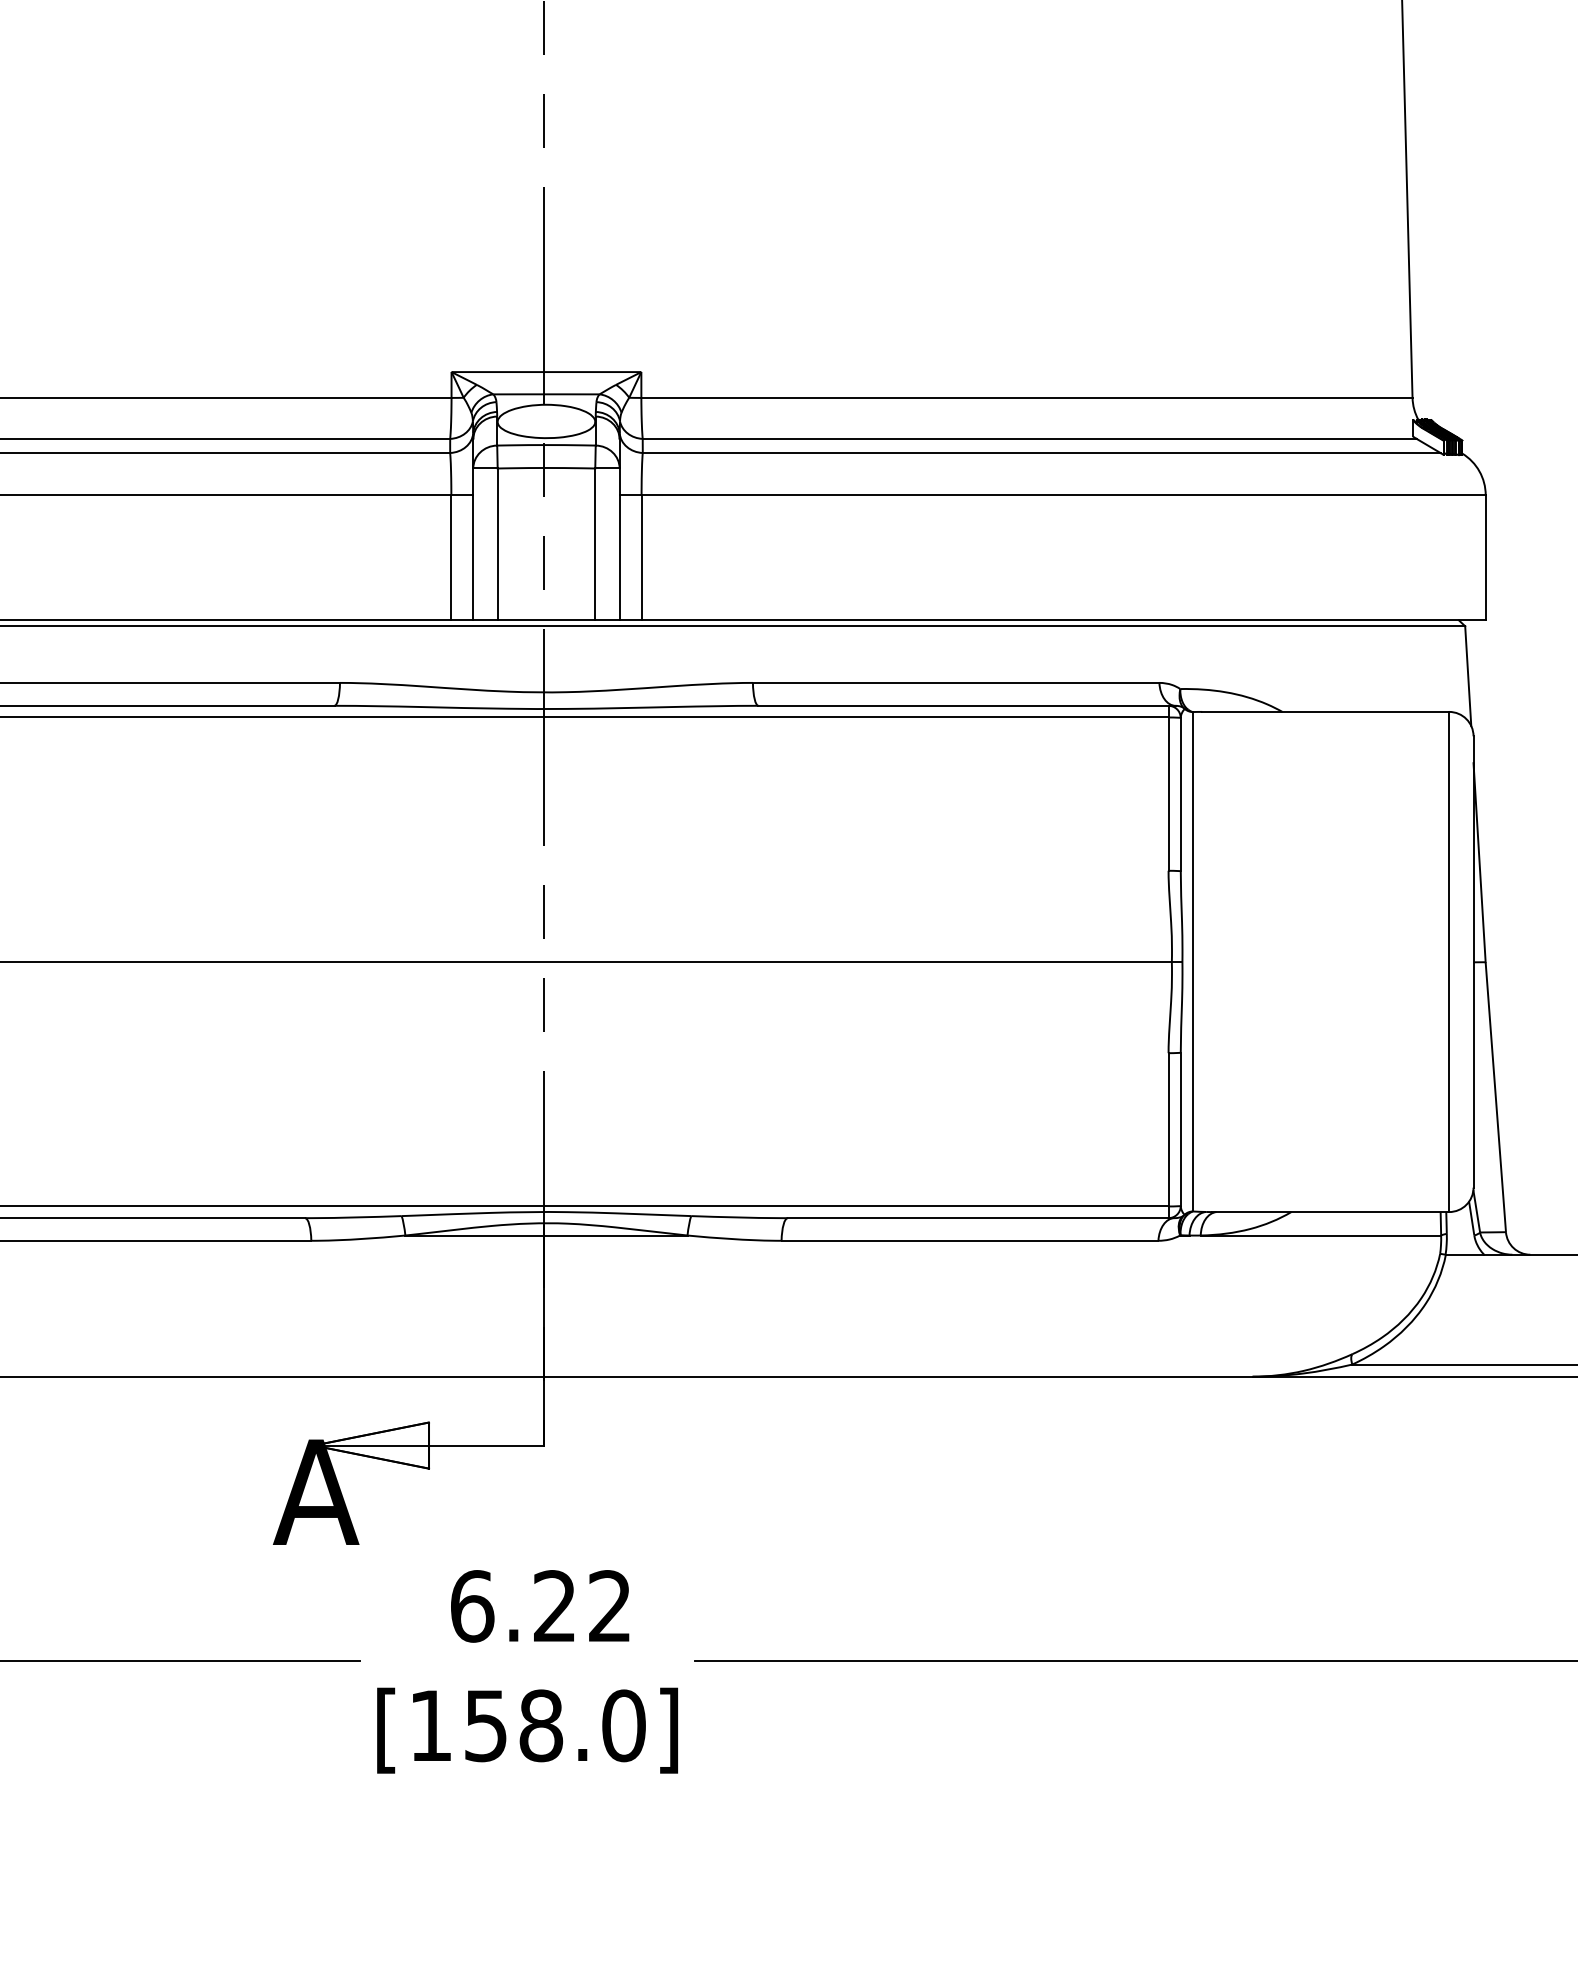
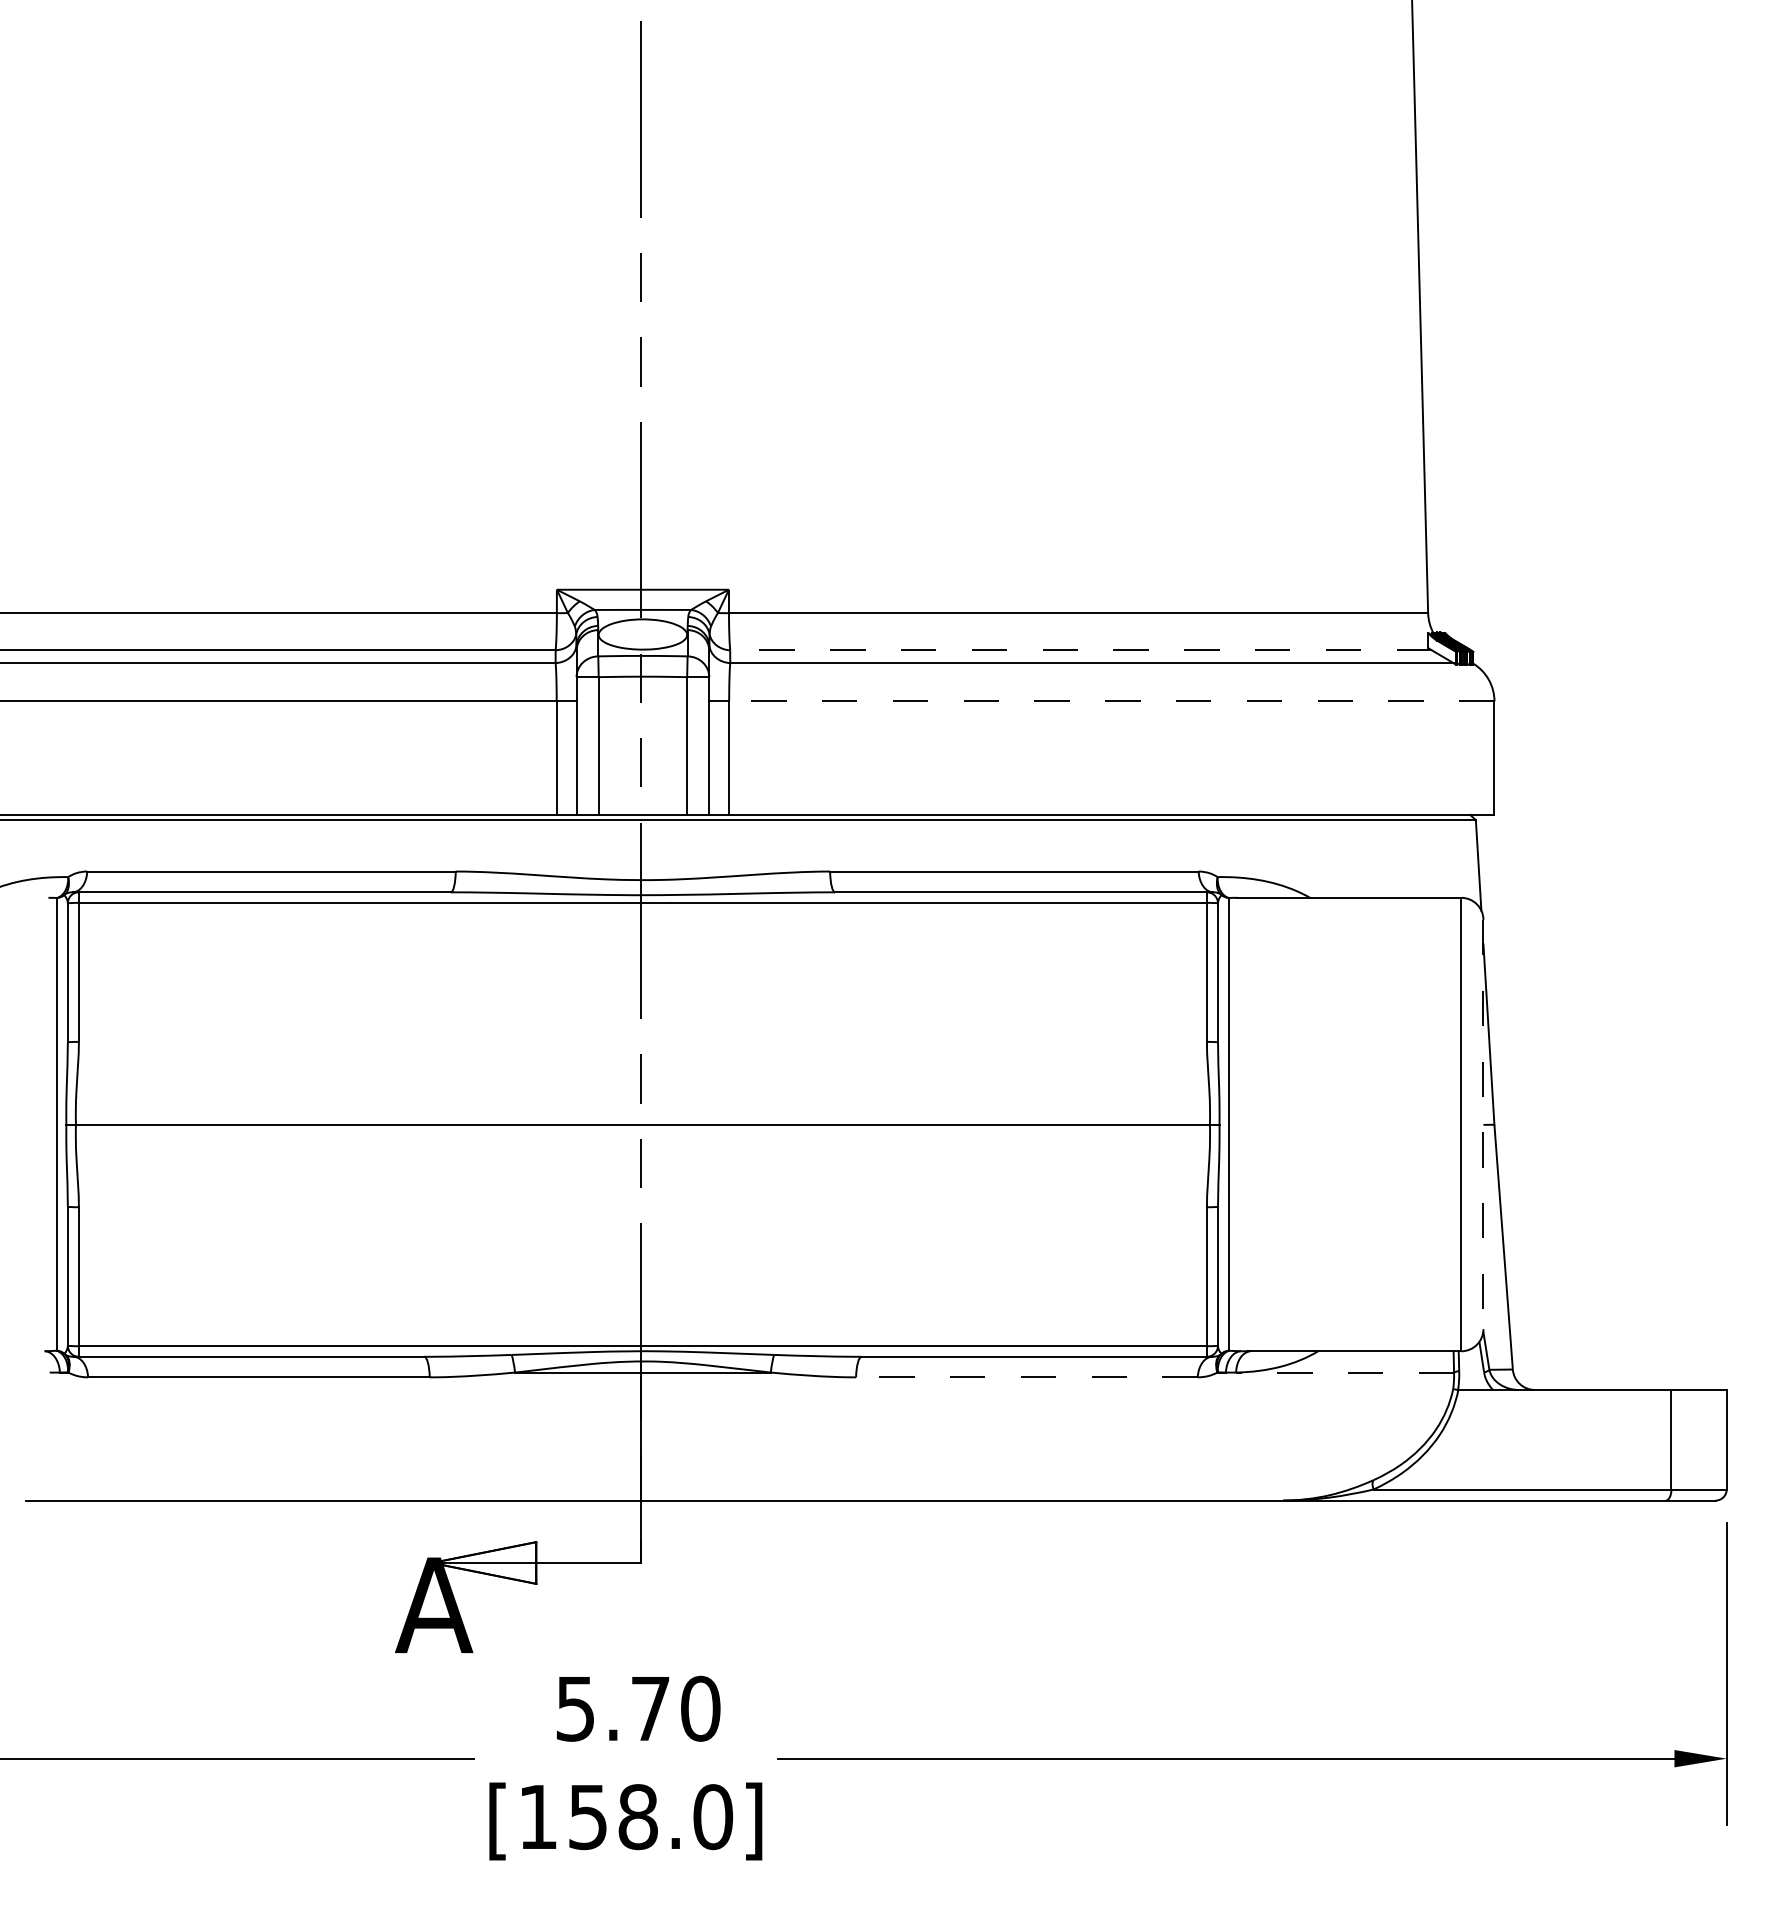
line: (1030, 439) -> (1081, 650), solid -> dashed
line: (1063, 495) -> (1111, 701), solid -> dashed
line: (1473, 961) -> (1483, 1124), solid -> dashed
line: (1321, 1235) -> (1345, 1372), solid -> dashed
line: (969, 1240) -> (1026, 1377), solid -> dashed
text: (541, 1606) -> (638, 1708), 6.22 -> 5.70

